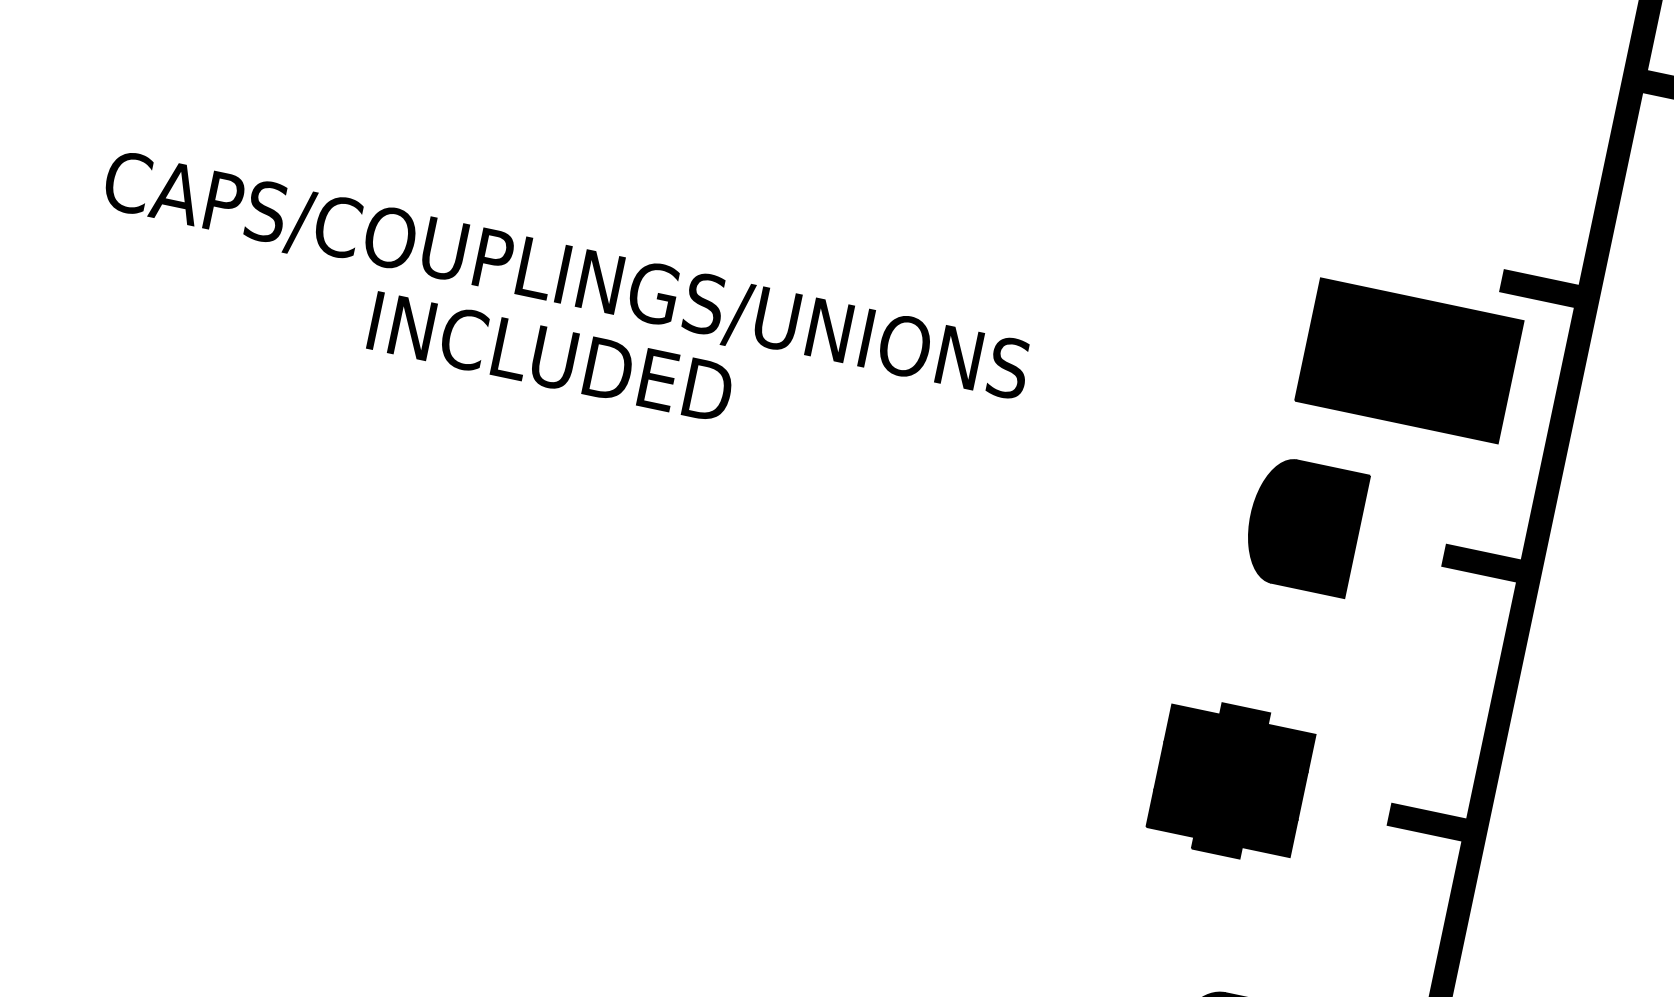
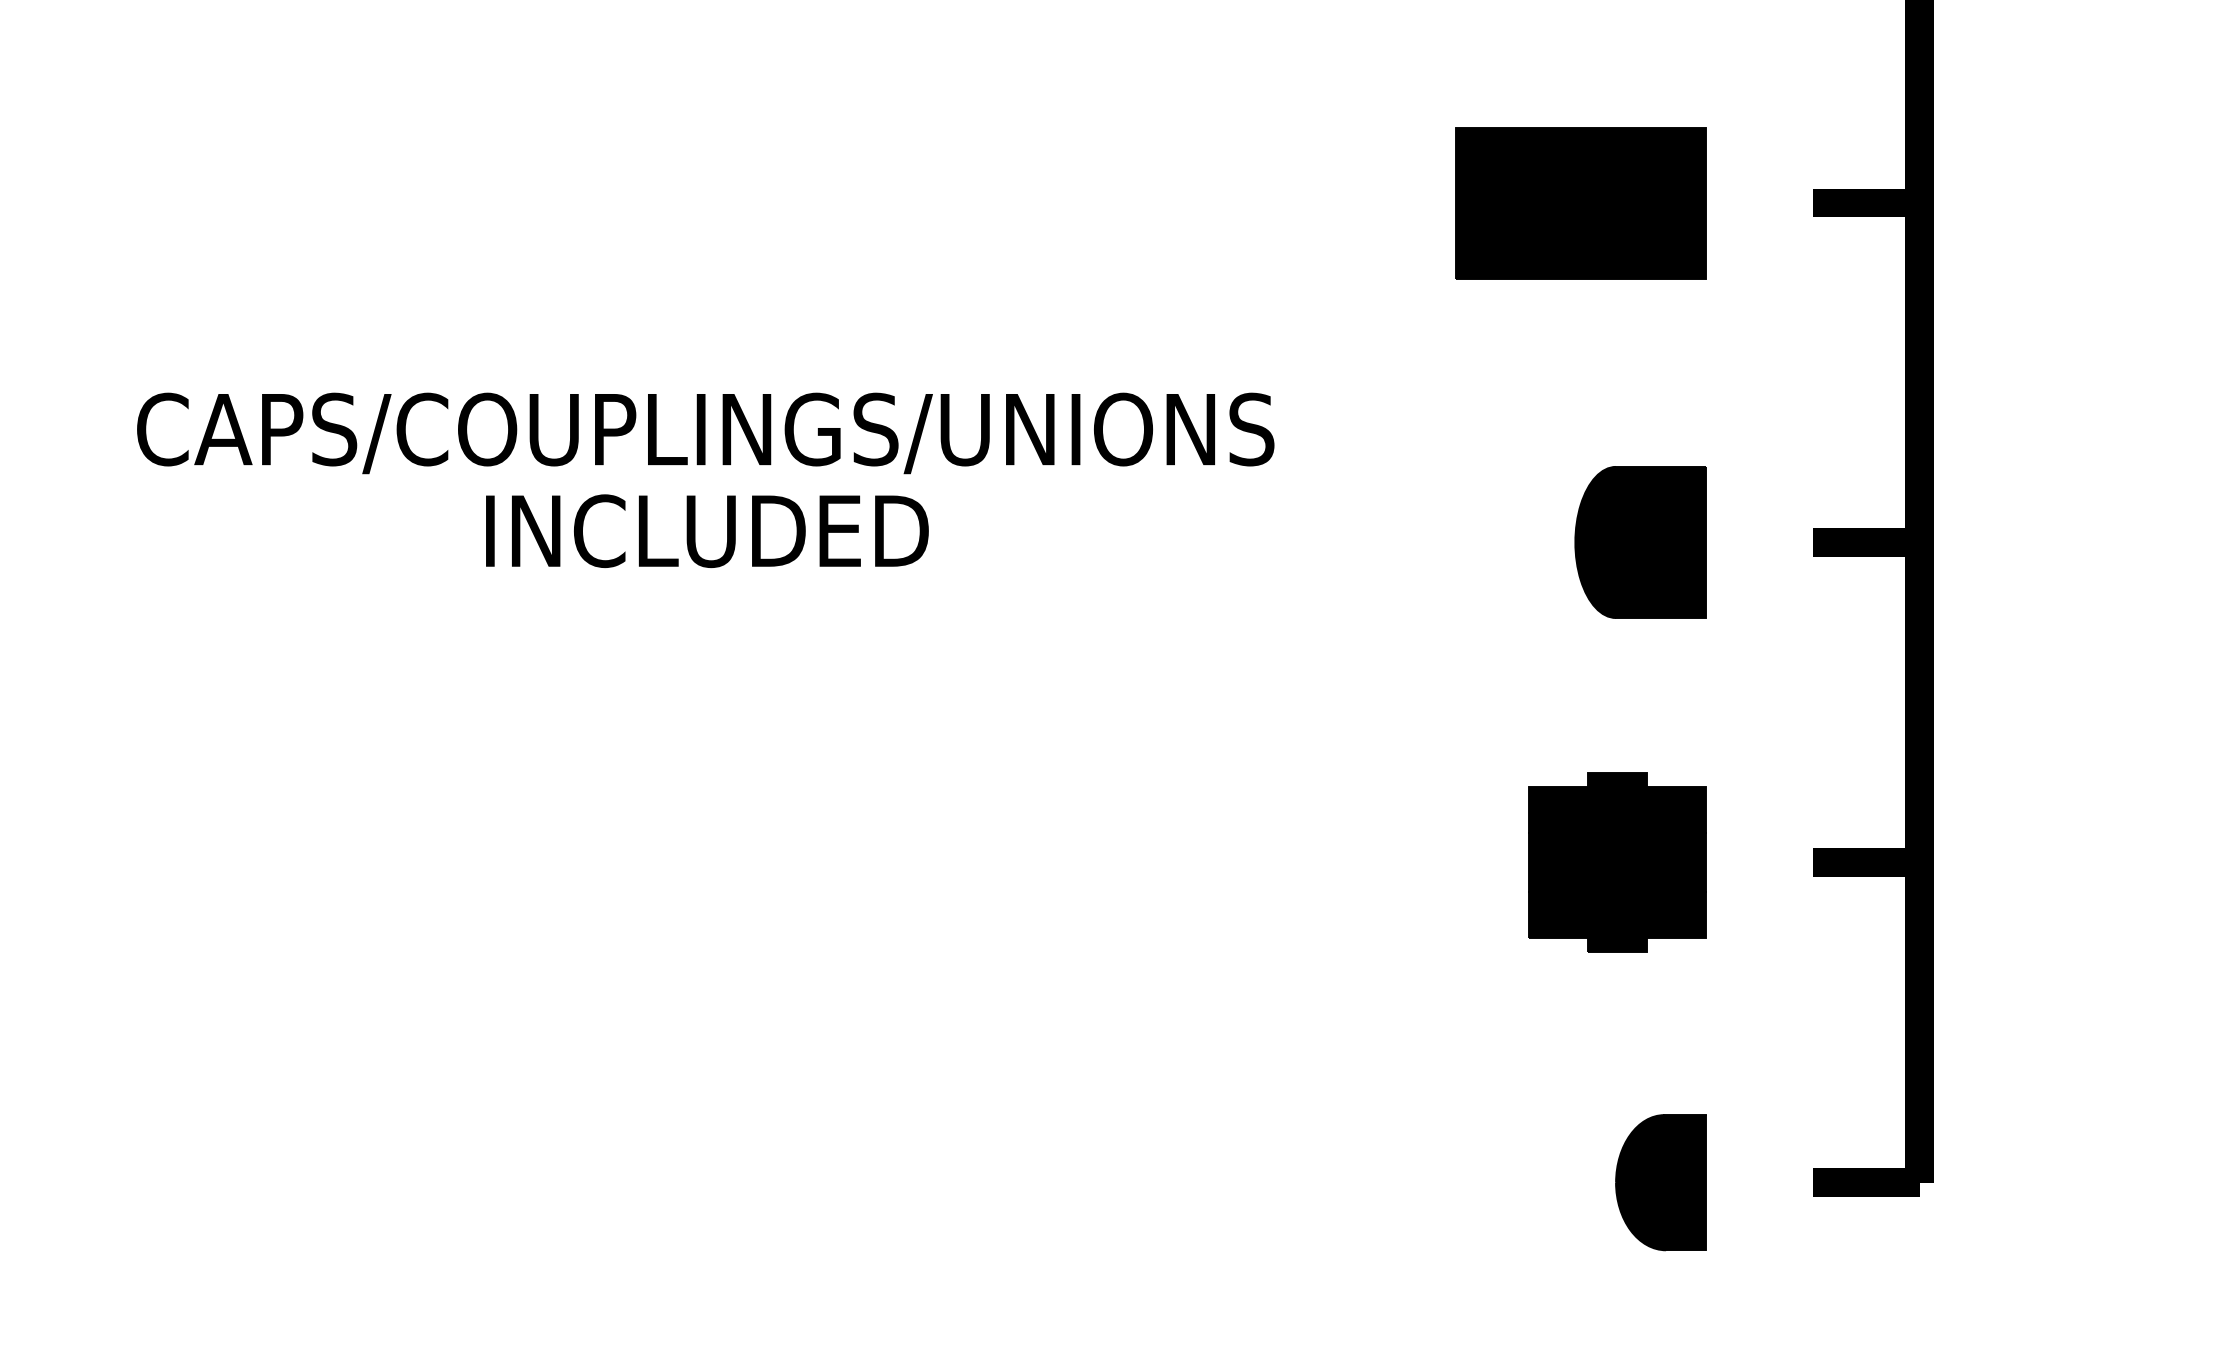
part: (1408, 361) -> (1580, 203), moved

